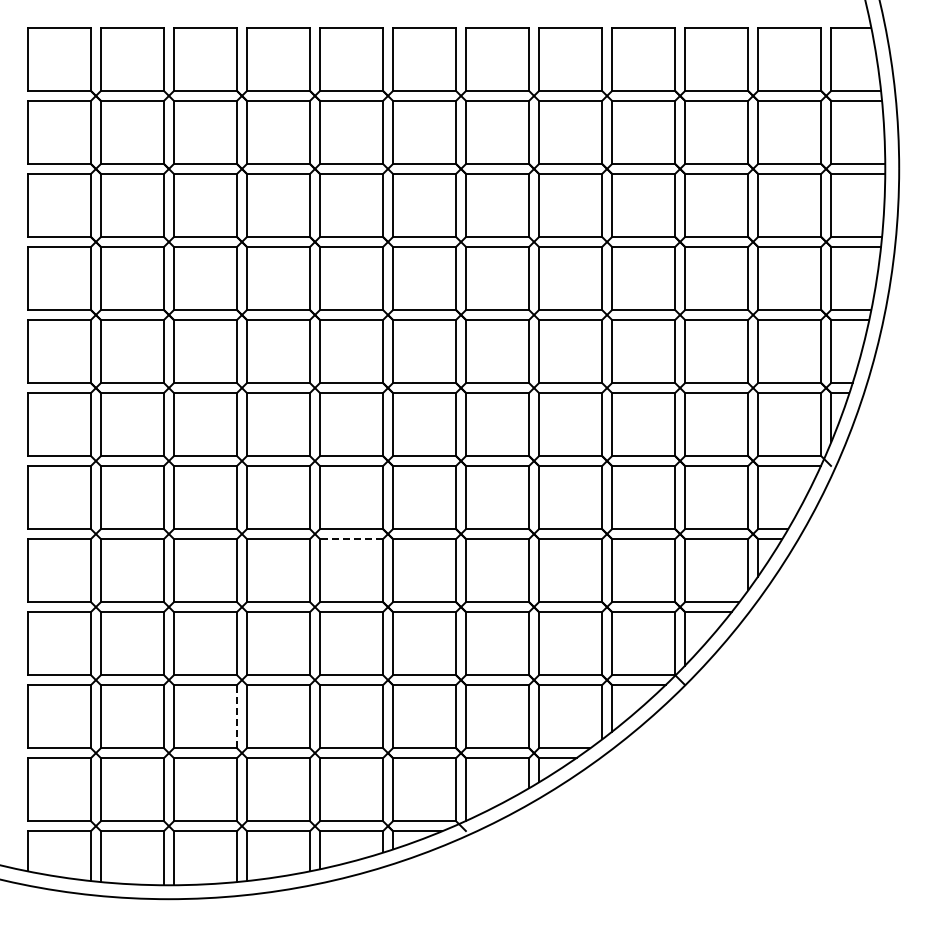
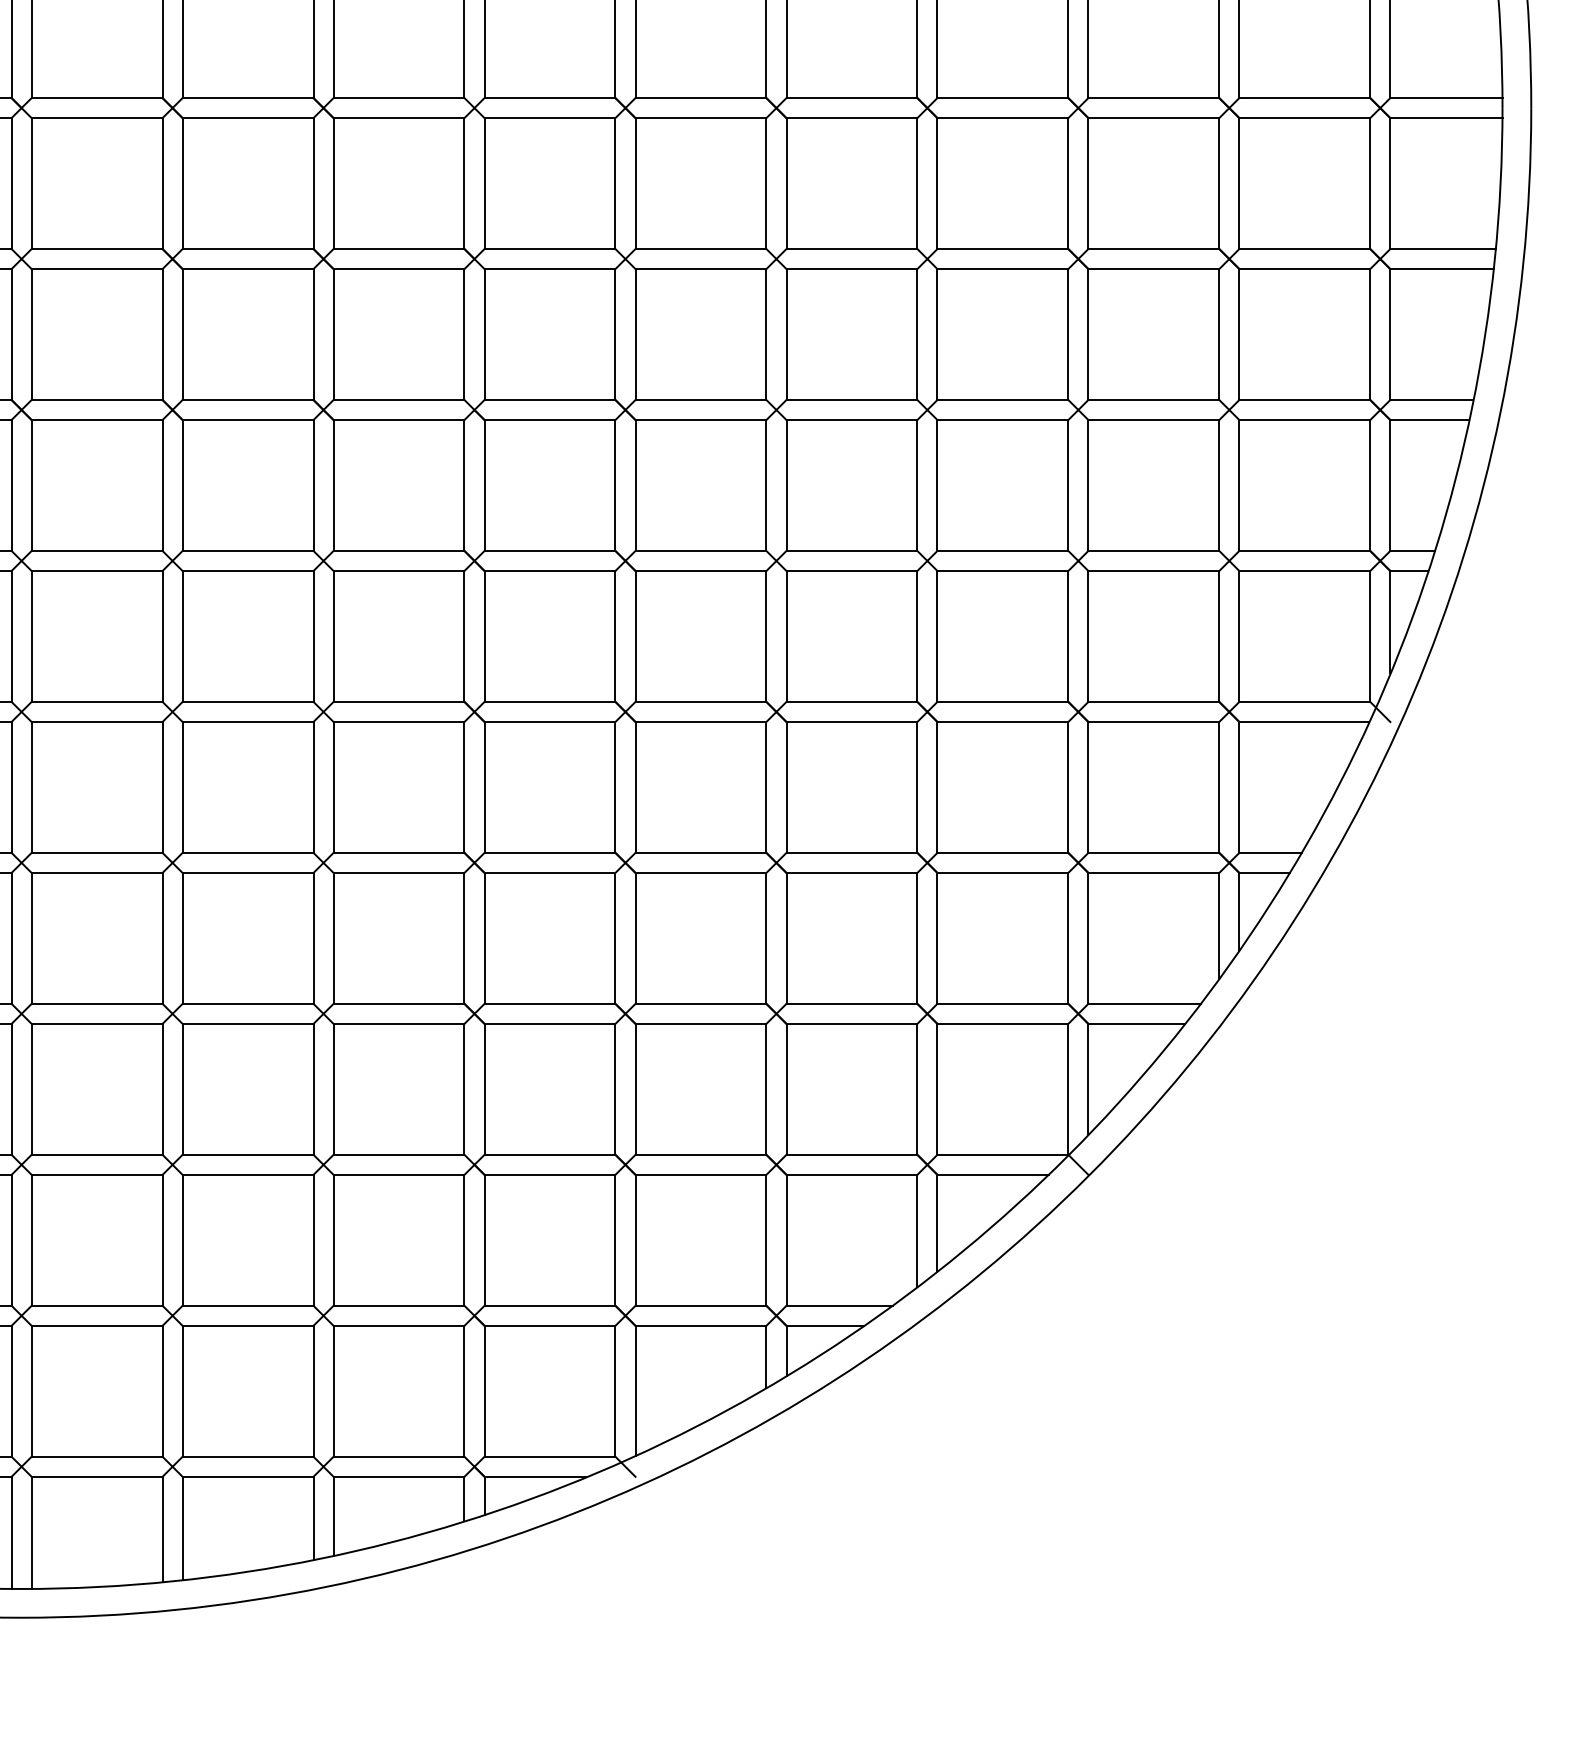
line: (351, 538) -> (398, 872), dashed -> solid
line: (237, 716) -> (163, 1240), dashed -> solid

